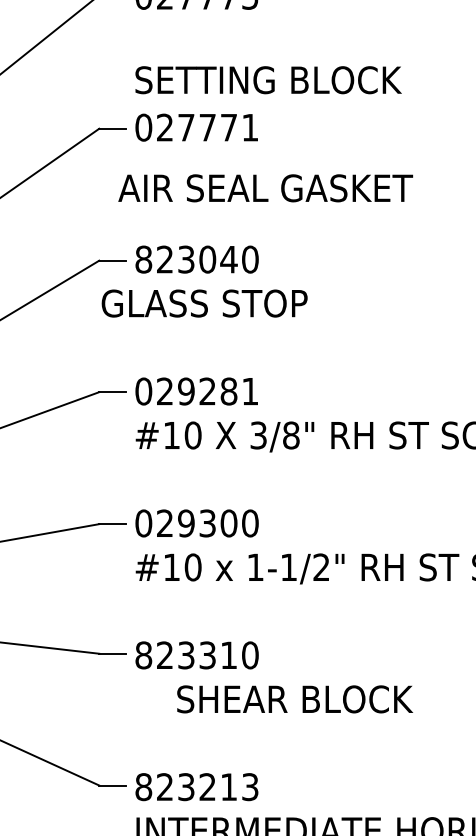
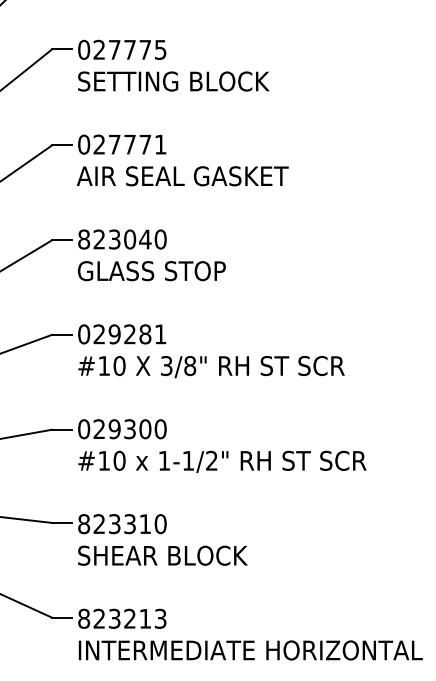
text: (268, 80) -> (173, 81), moved
text: (265, 188) -> (182, 176), moved
text: (204, 304) -> (151, 271), moved
text: (294, 699) -> (162, 555), moved

